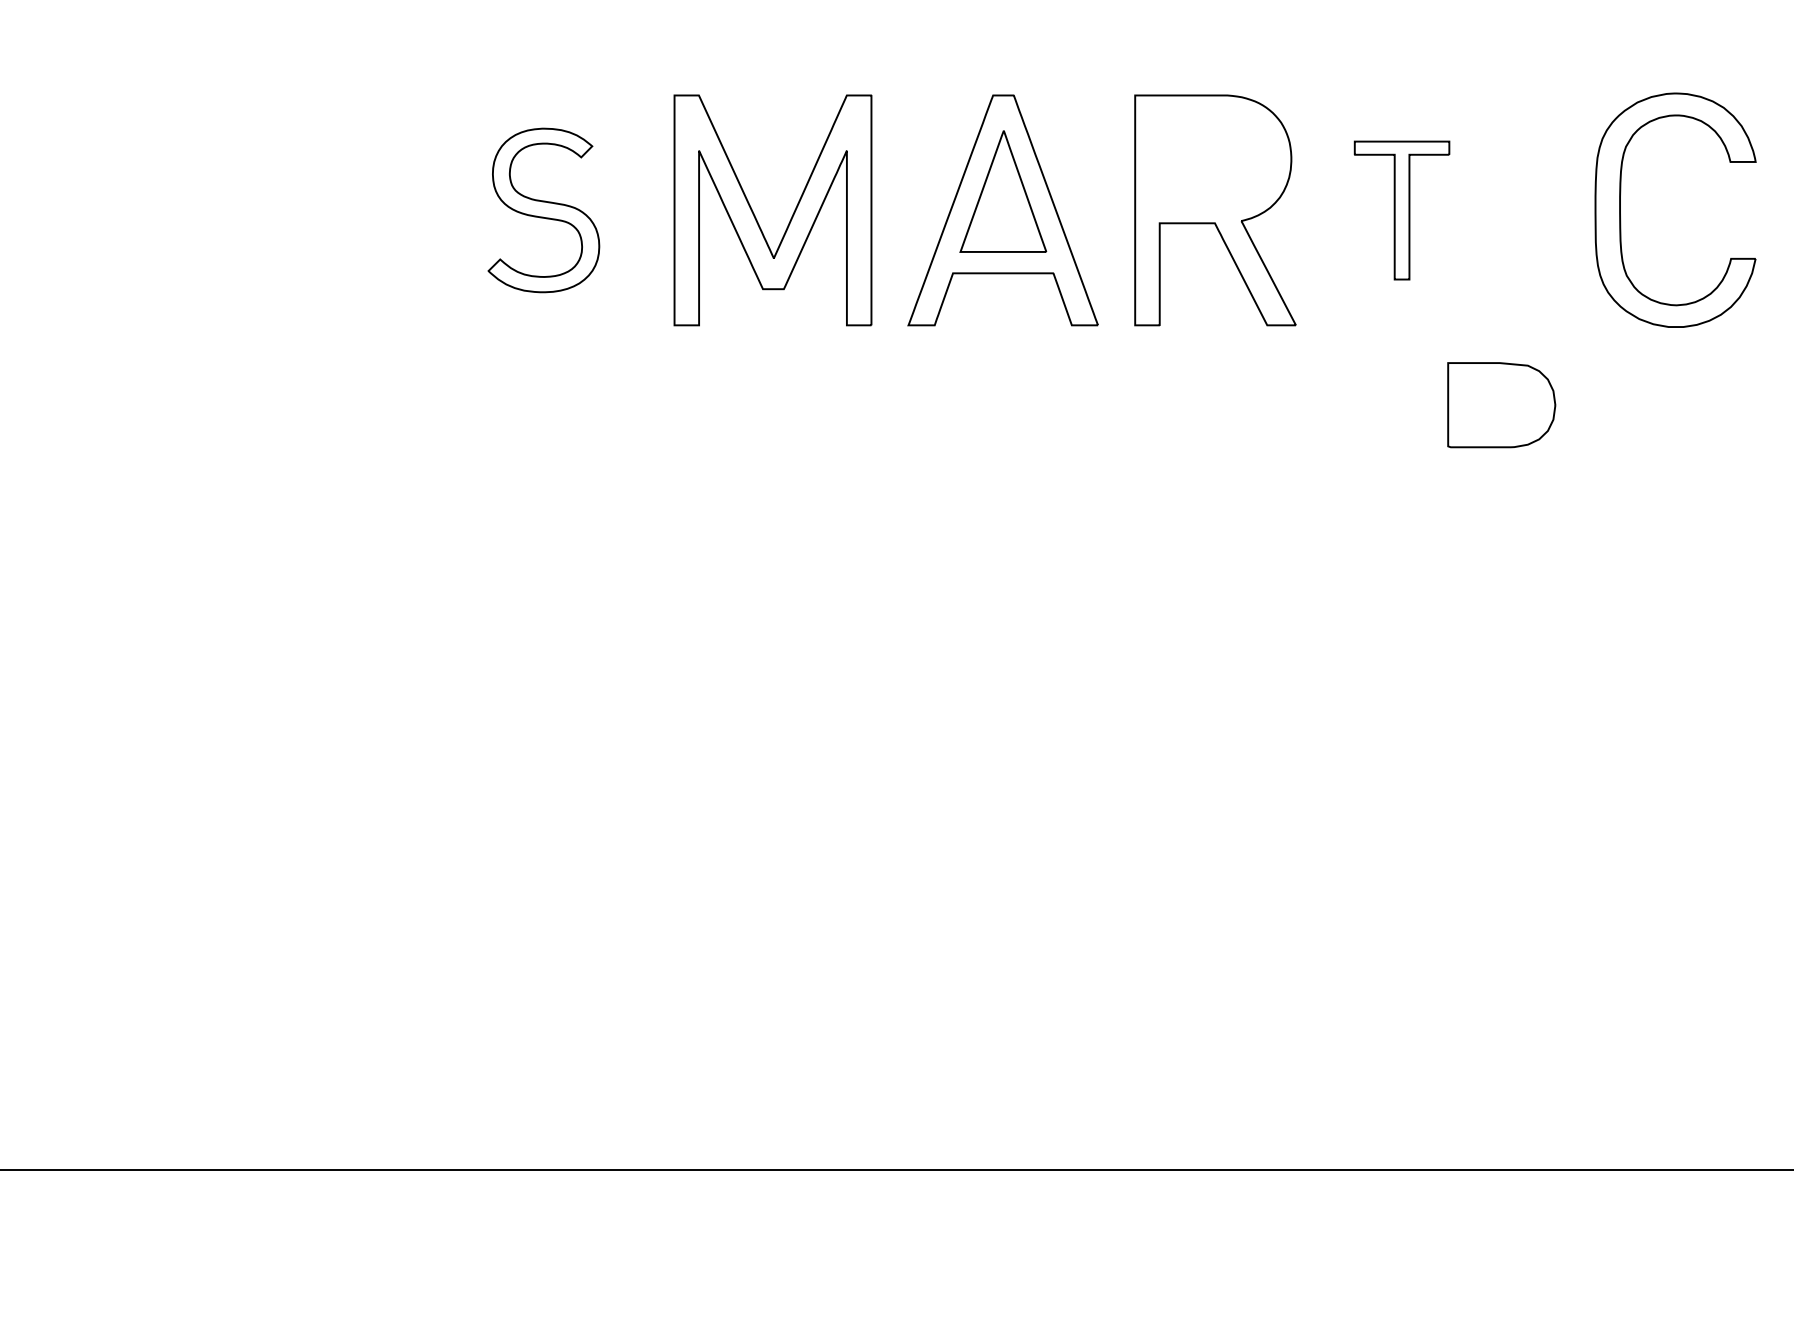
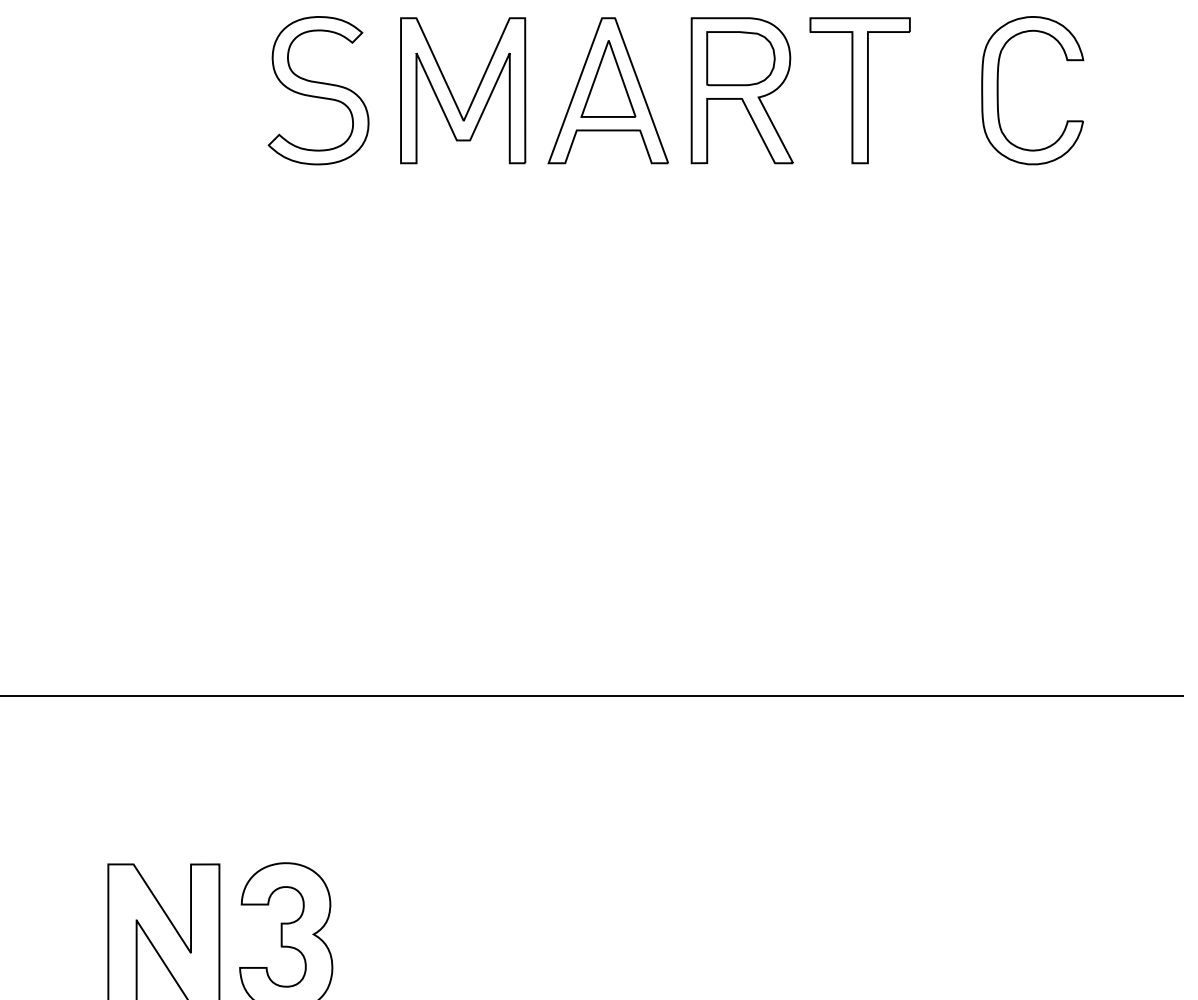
part: (543, 210) -> (318, 90), size x1.43
part: (1401, 210) -> (859, 90), size x1.67
part: (1500, 404) -> (740, 58), moved

